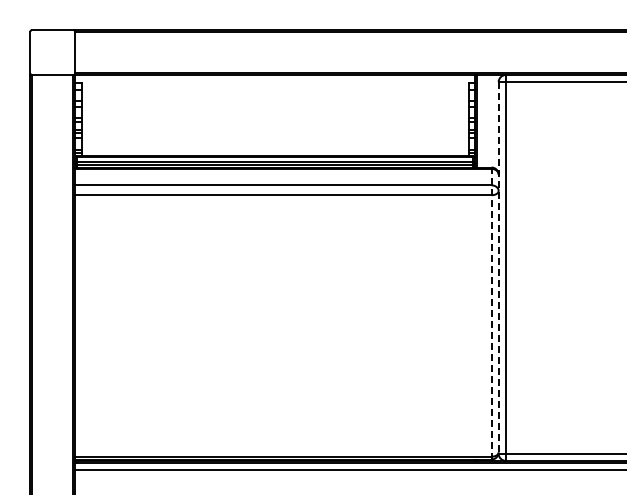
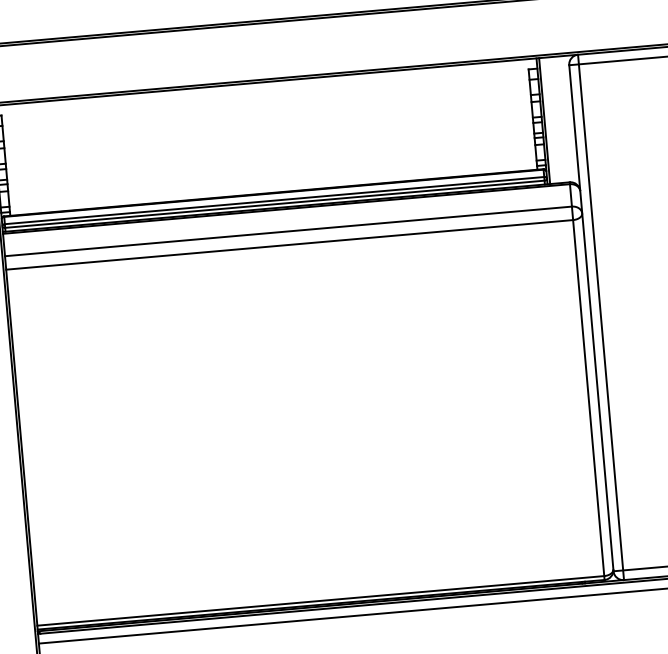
line: (498, 267) -> (591, 317), dashed -> solid
line: (491, 313) -> (587, 381), dashed -> solid

